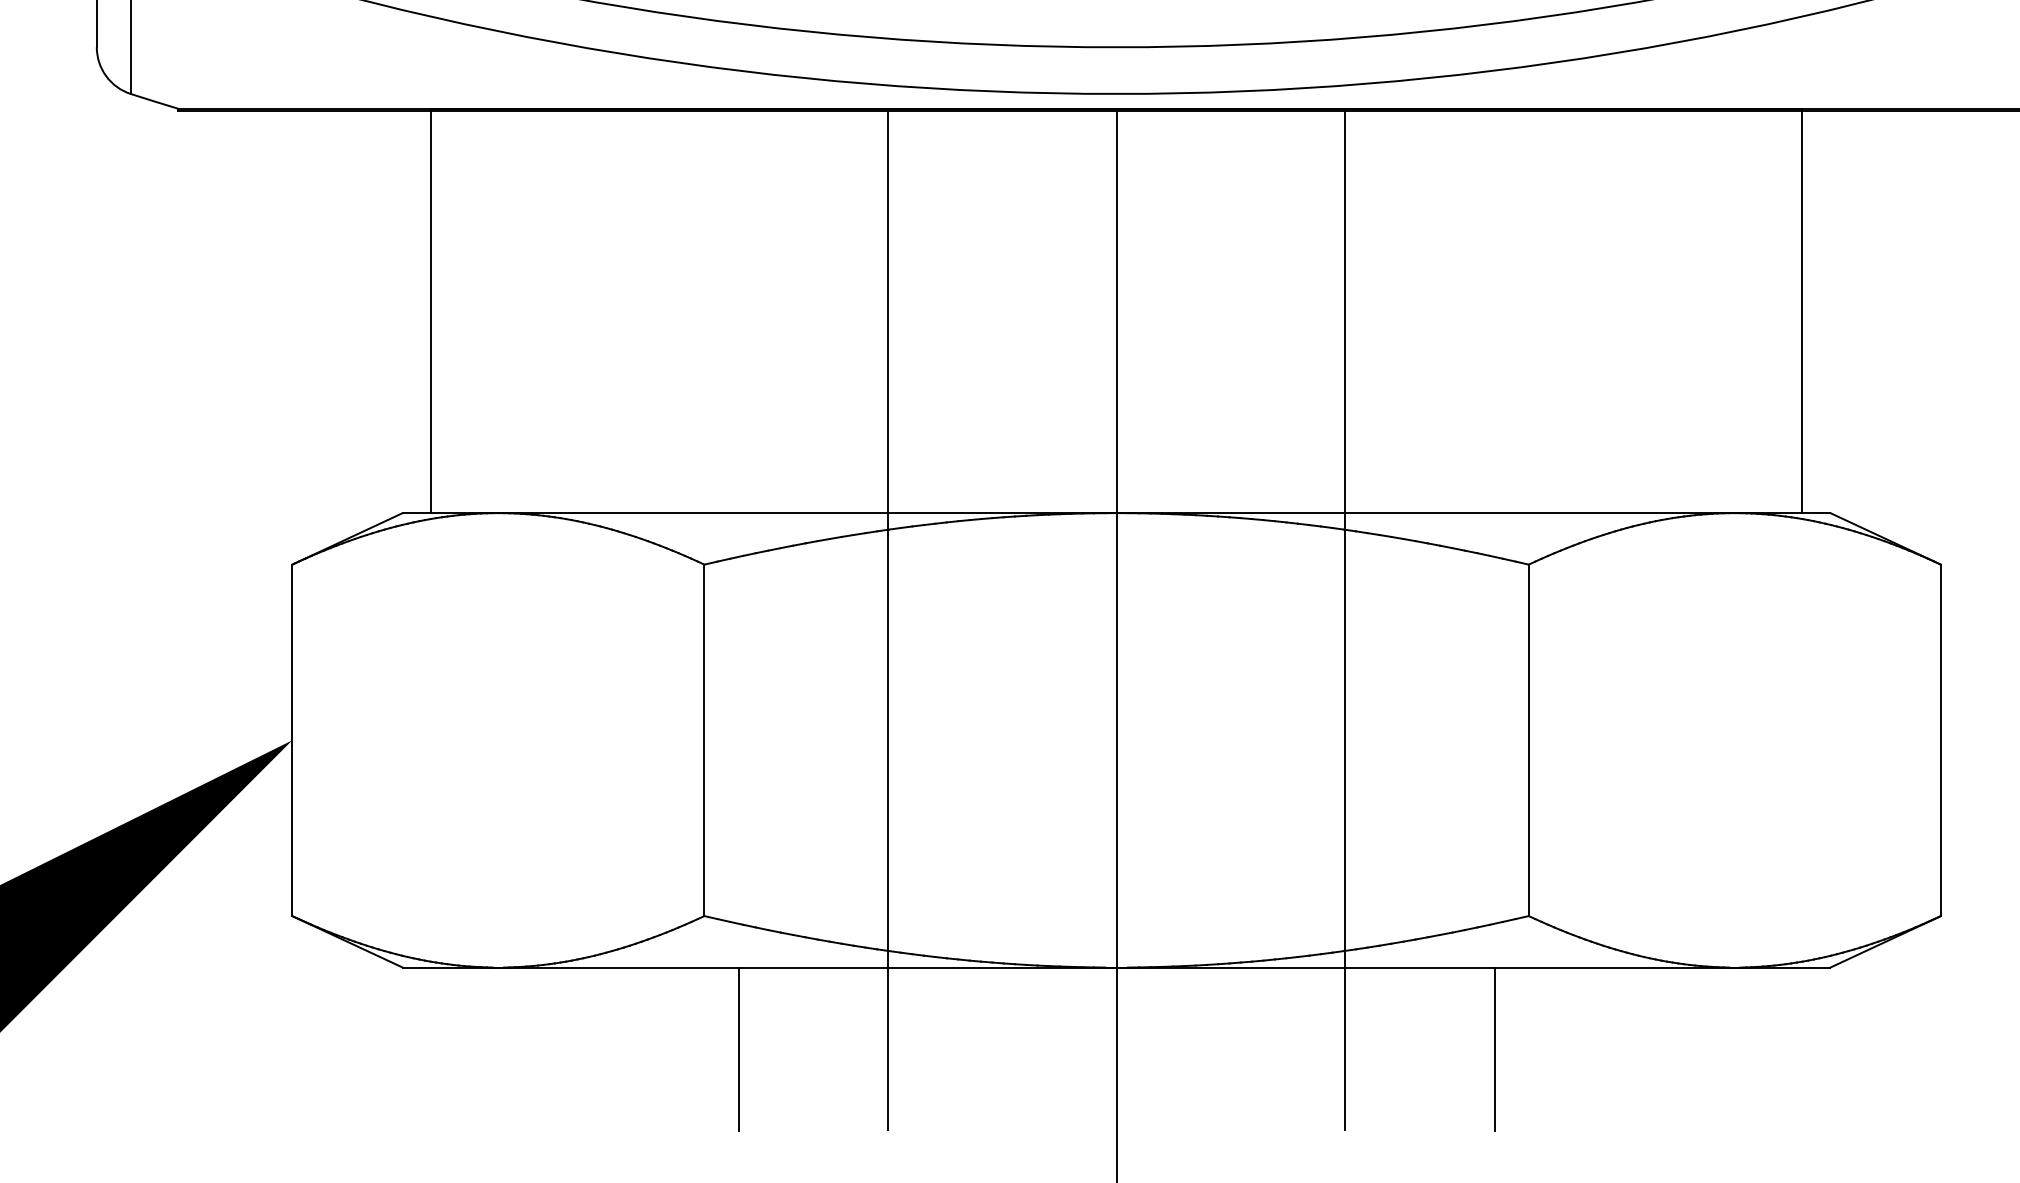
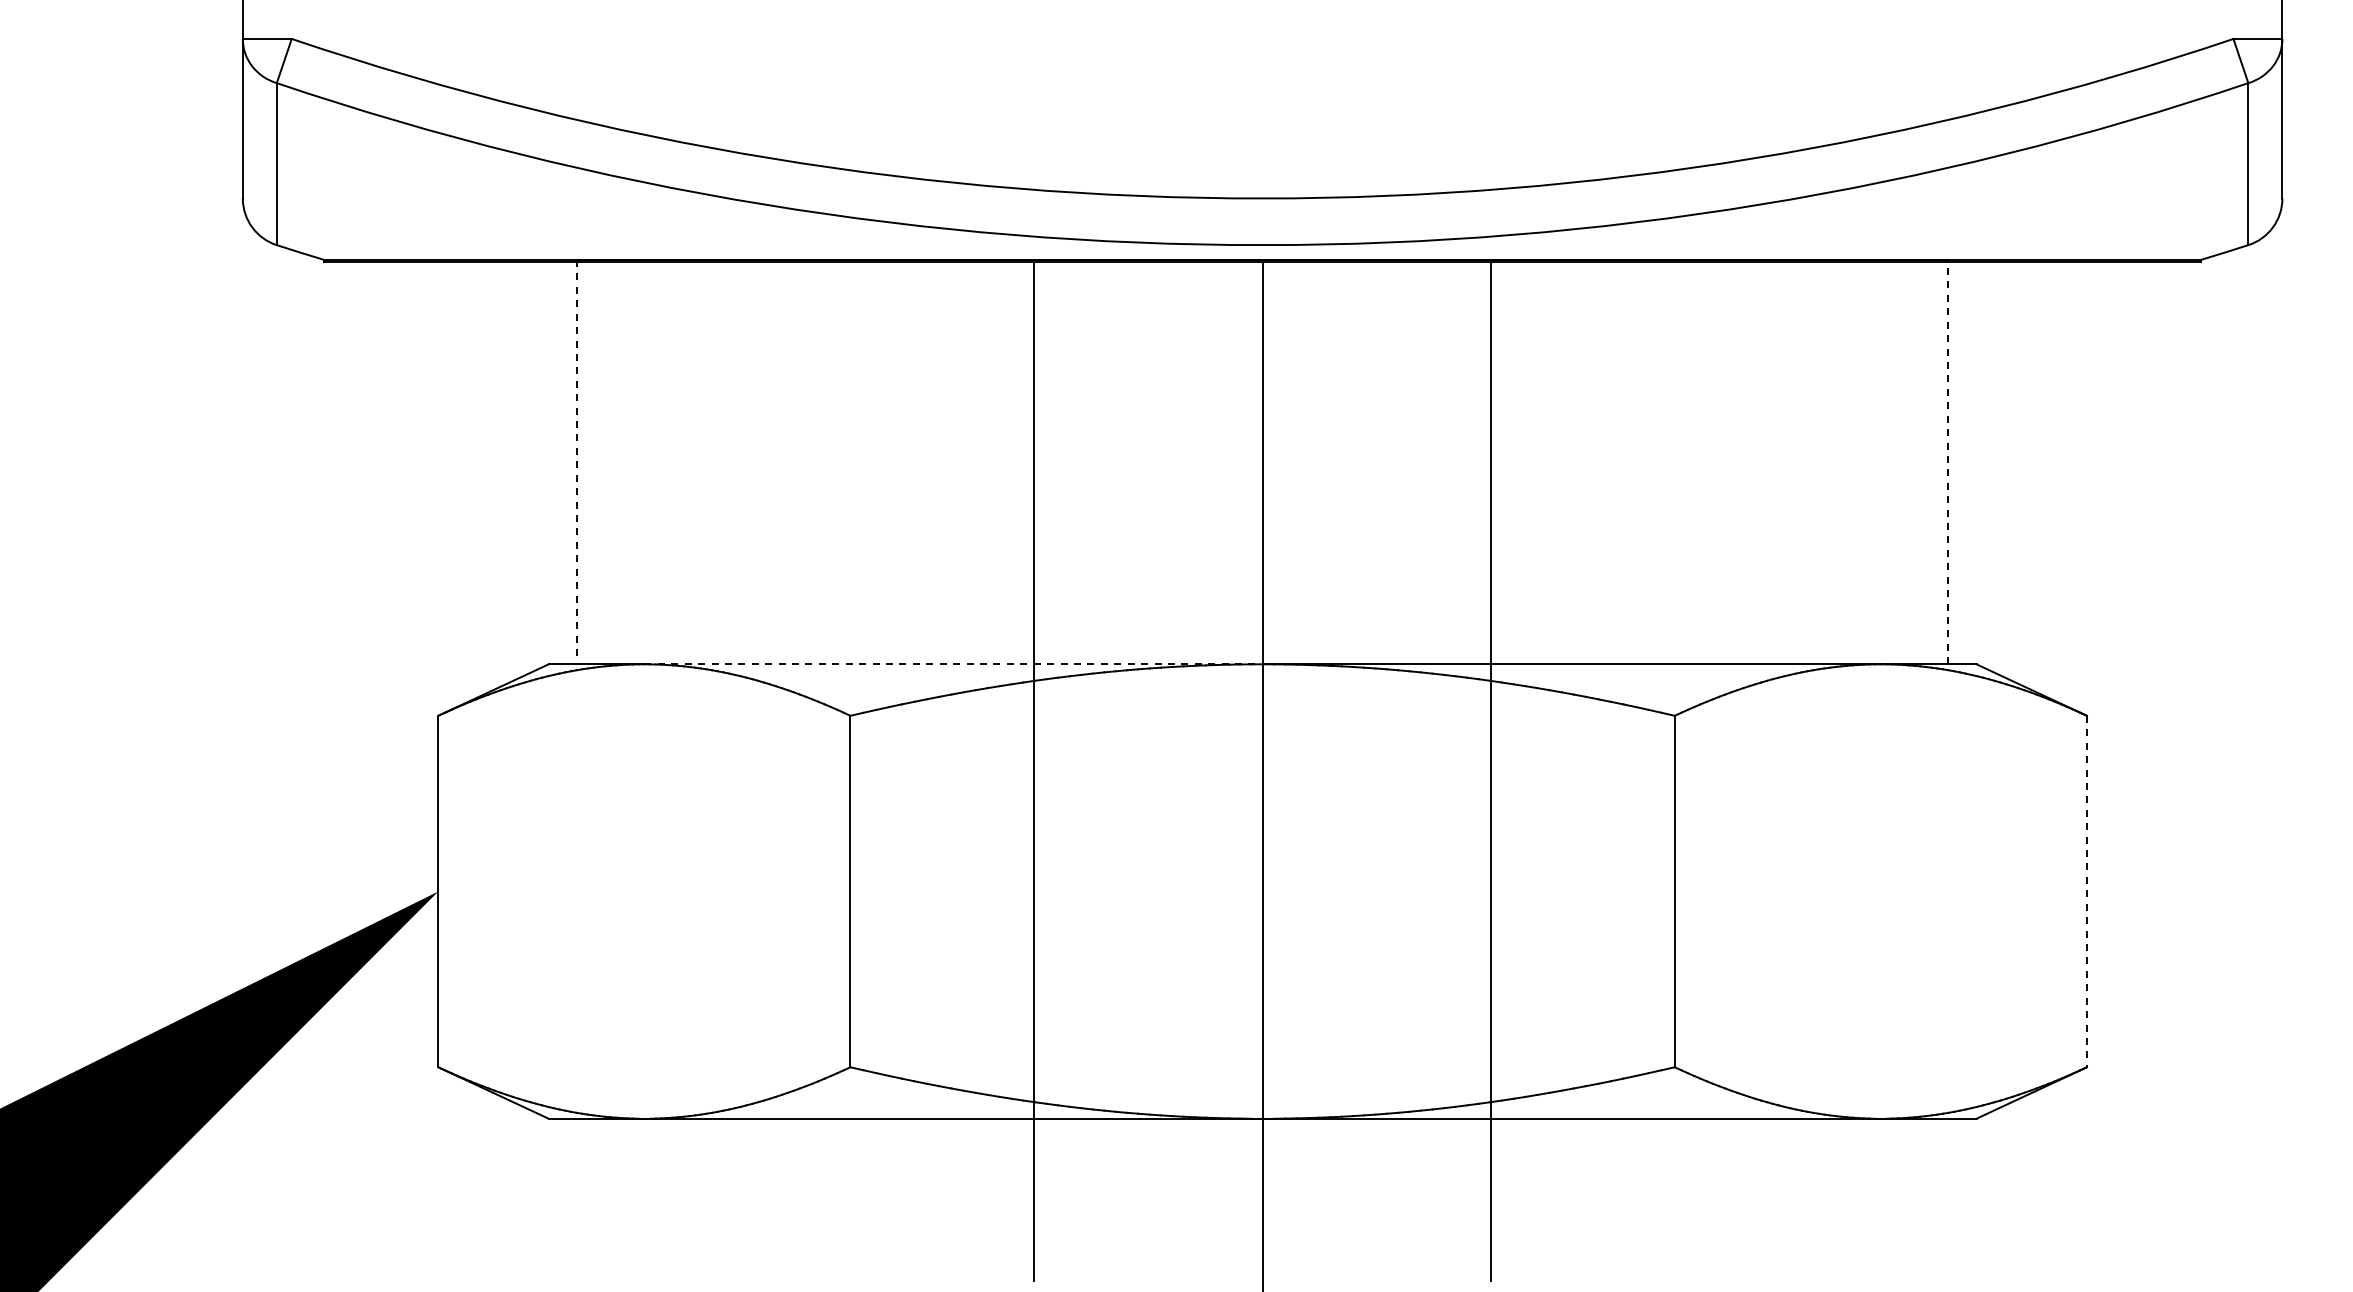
line: (1801, 310) -> (1947, 461), solid -> dashed
line: (431, 311) -> (577, 462), solid -> dashed
line: (807, 513) -> (953, 664), solid -> dashed
line: (1940, 740) -> (2086, 891), solid -> dashed
line: (738, 1048) -> (884, 1199), removed
line: (1494, 1048) -> (1640, 1199), removed

